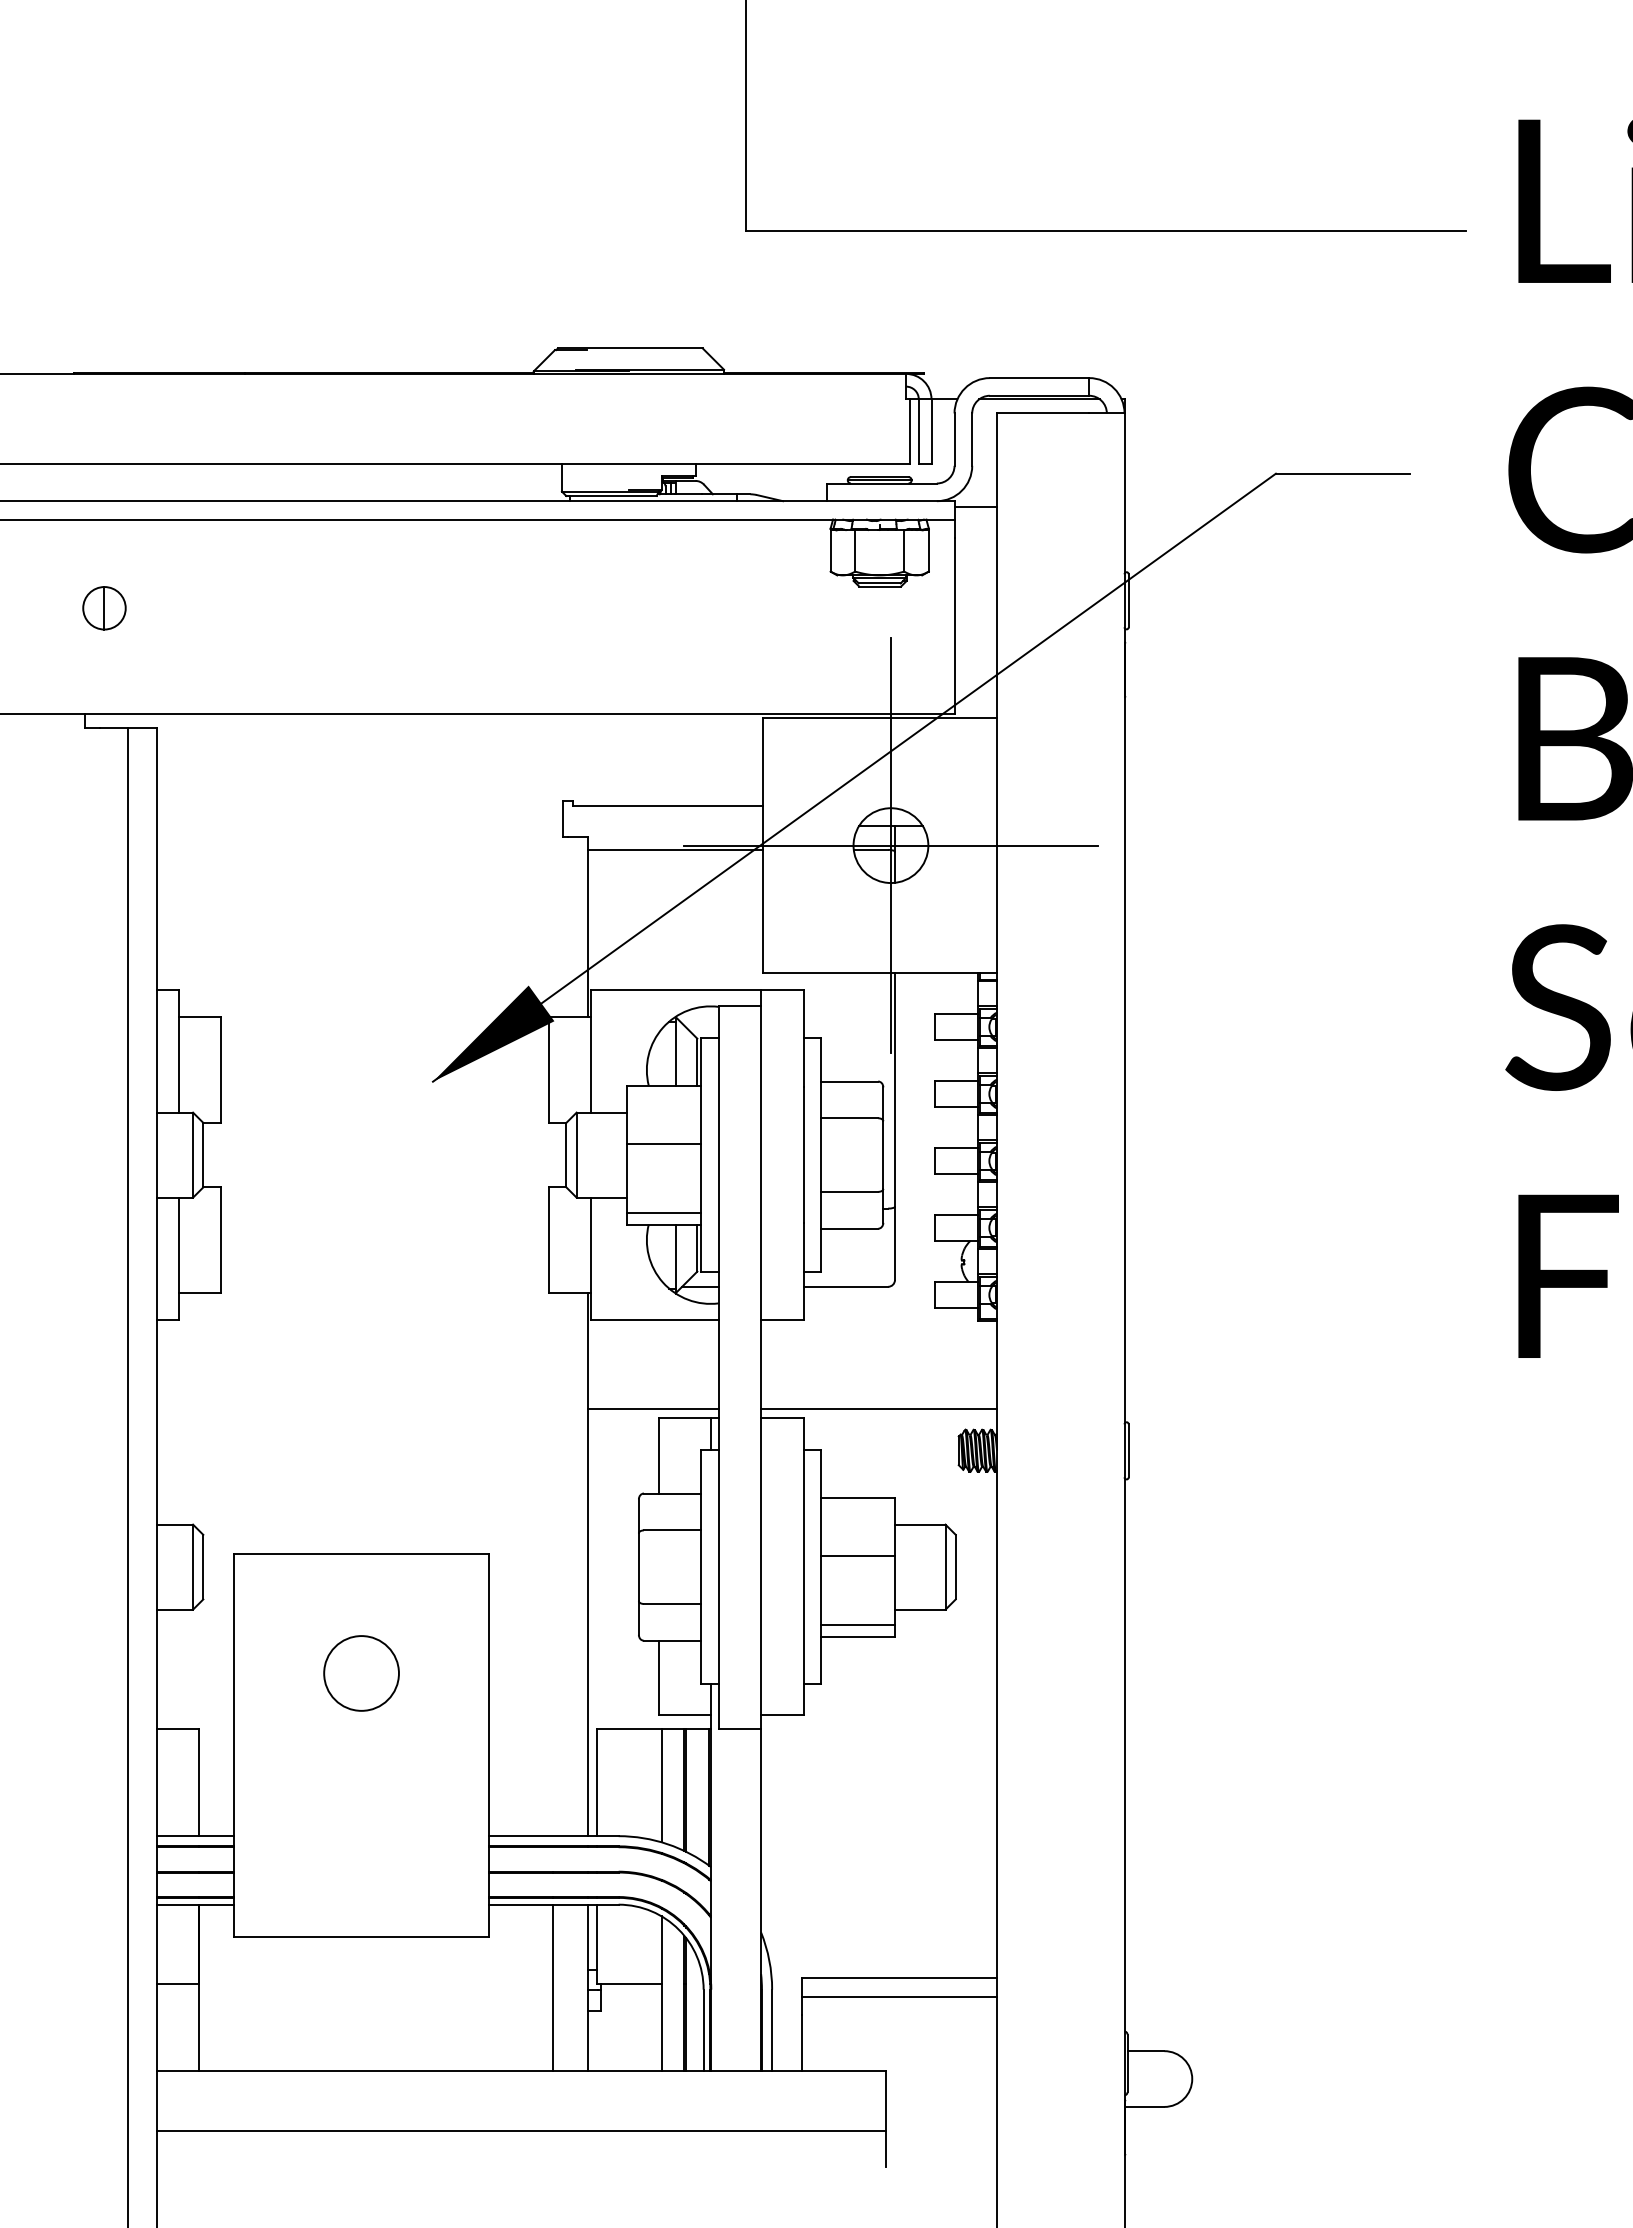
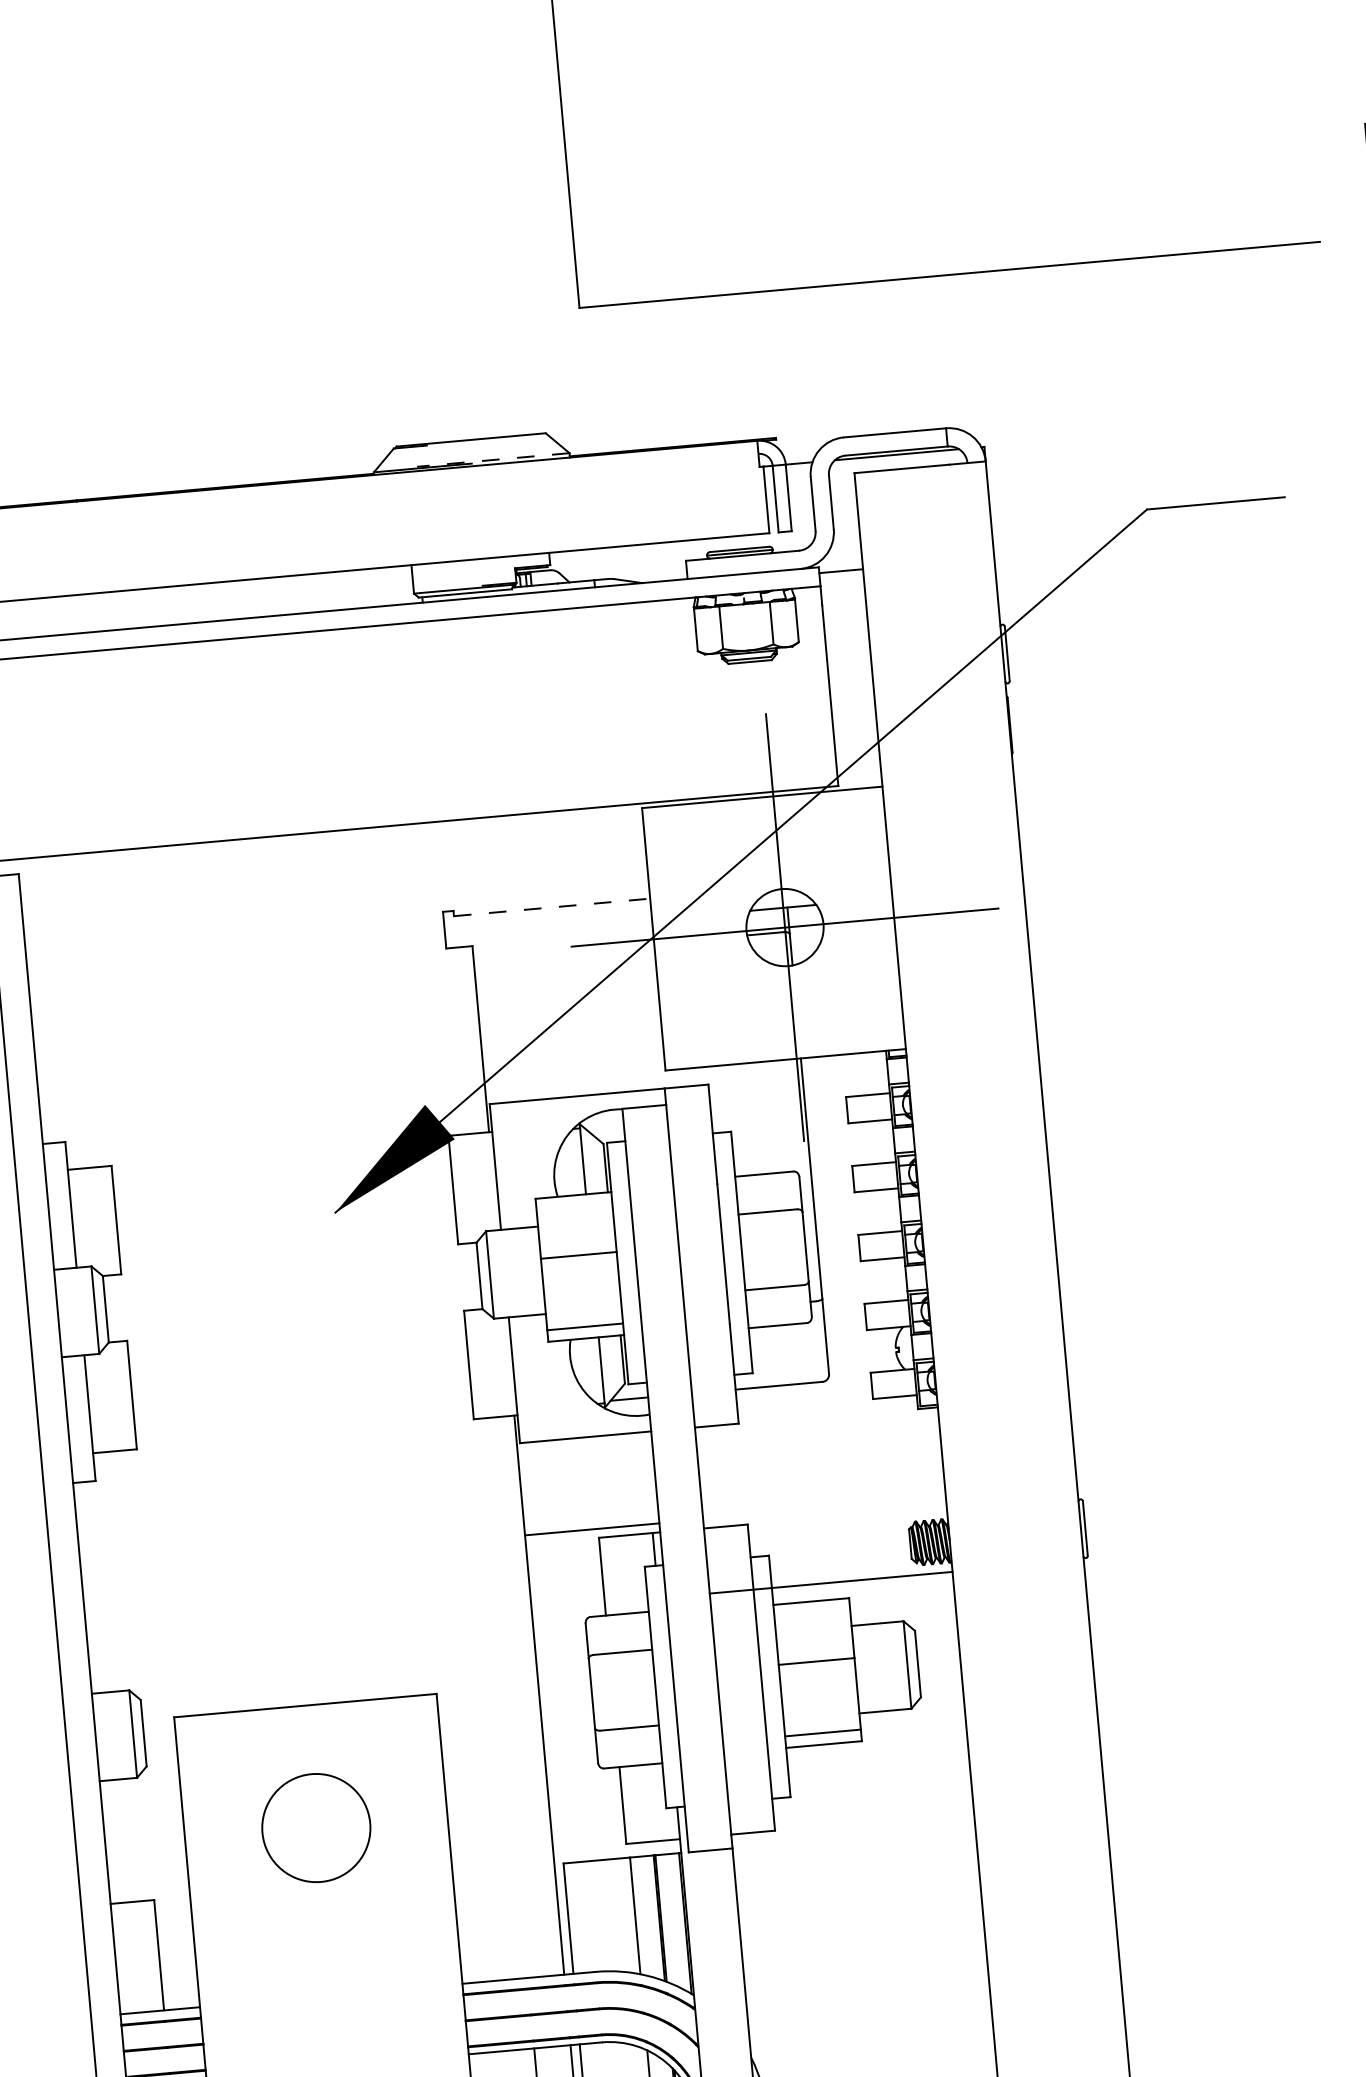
line: (649, 369) -> (492, 459), solid -> dashed
line: (668, 806) -> (552, 907), solid -> dashed
line: (675, 849) -> (563, 951), removed
line: (879, 1409) -> (831, 1582), moved
circle: (361, 1673) -> (316, 1828), size x1.4

